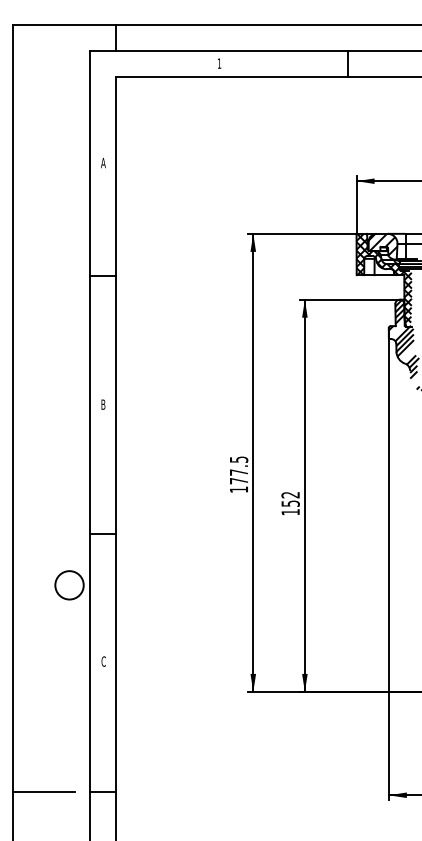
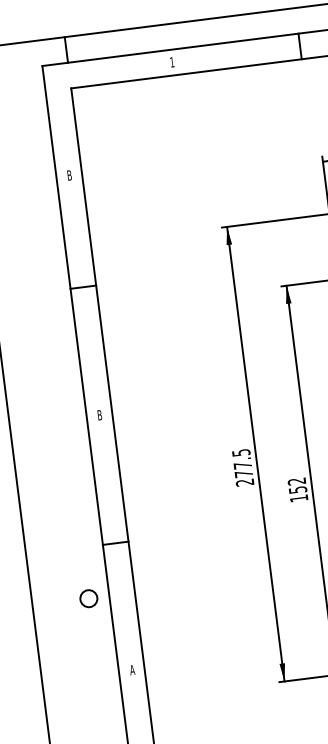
text: (103, 163) -> (69, 175), A -> B
text: (238, 489) -> (244, 482), 177.5 -> 277.5
circle: (69, 585) -> (88, 598), size x0.6
text: (103, 661) -> (132, 670), C -> A

